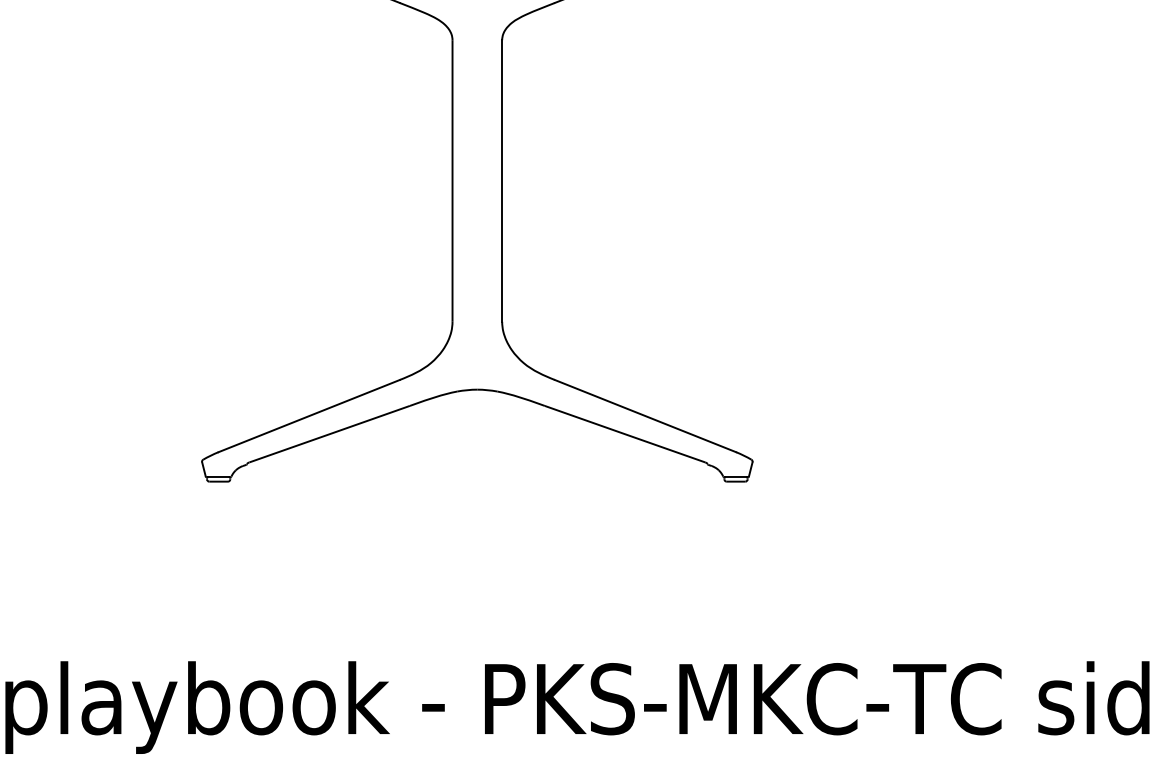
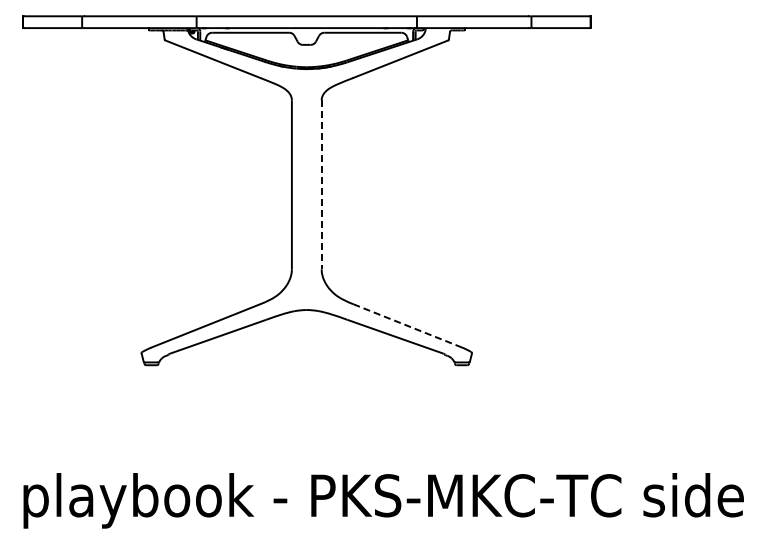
line: (501, 180) -> (321, 184), solid -> dashed
line: (645, 415) -> (407, 325), solid -> dashed

